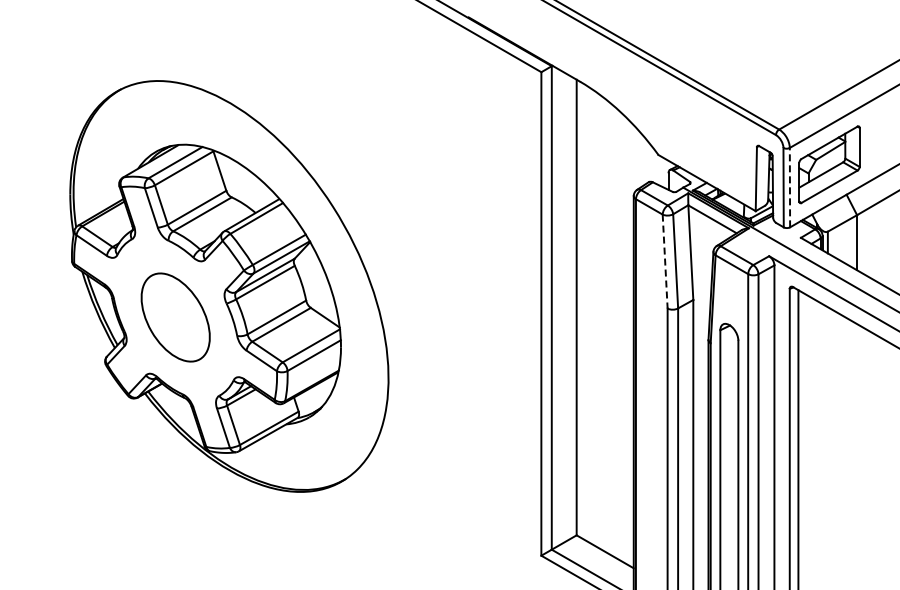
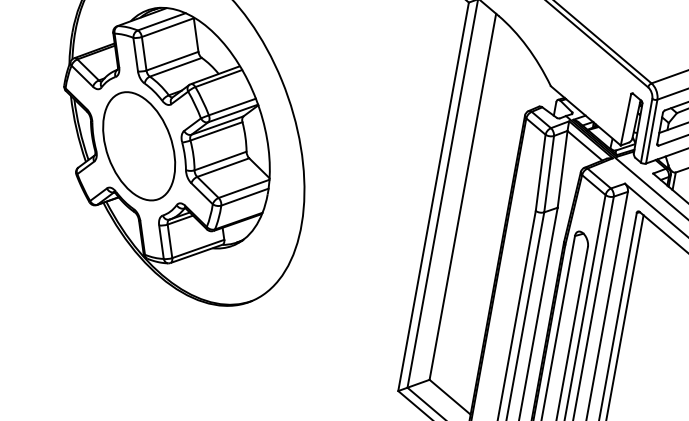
line: (789, 187) -> (651, 131), dashed -> solid
line: (665, 262) -> (540, 173), dashed -> solid
part: (175, 317) -> (139, 146), size x1.43

